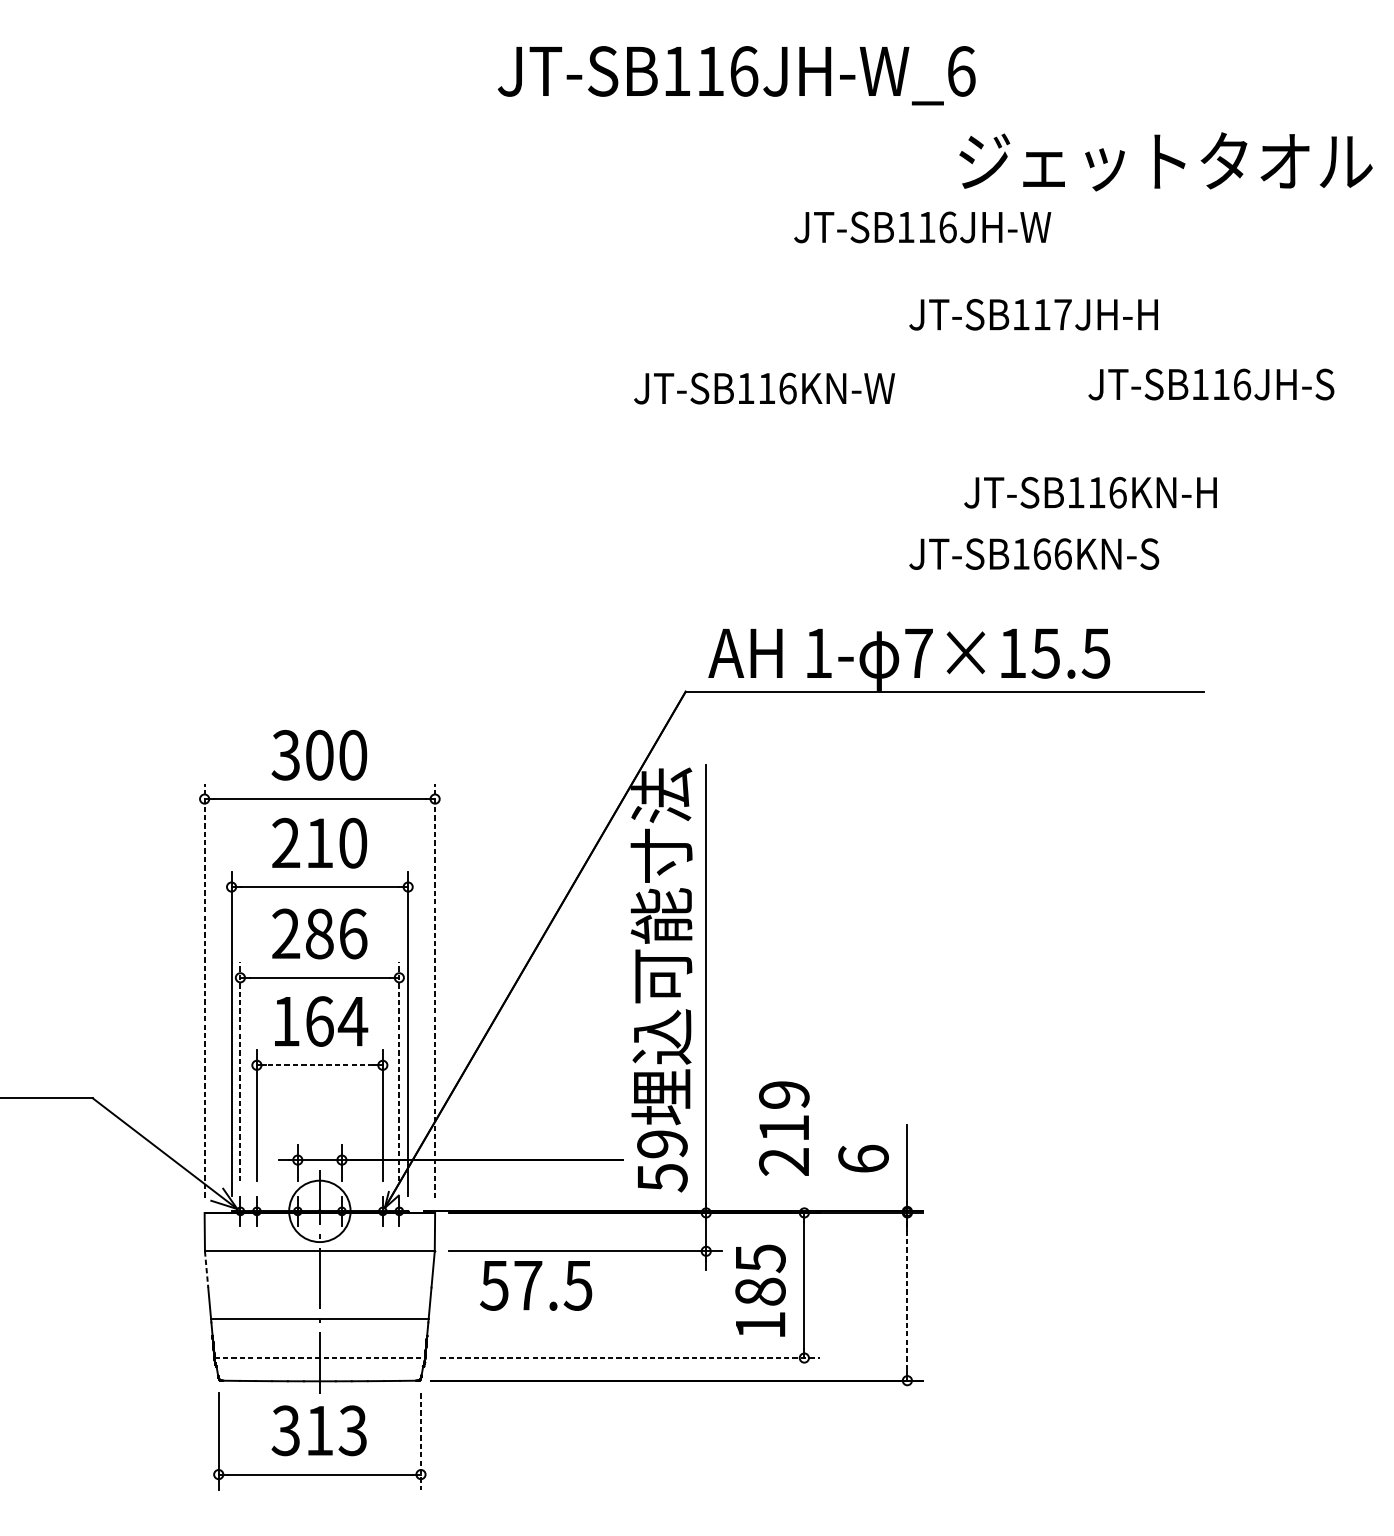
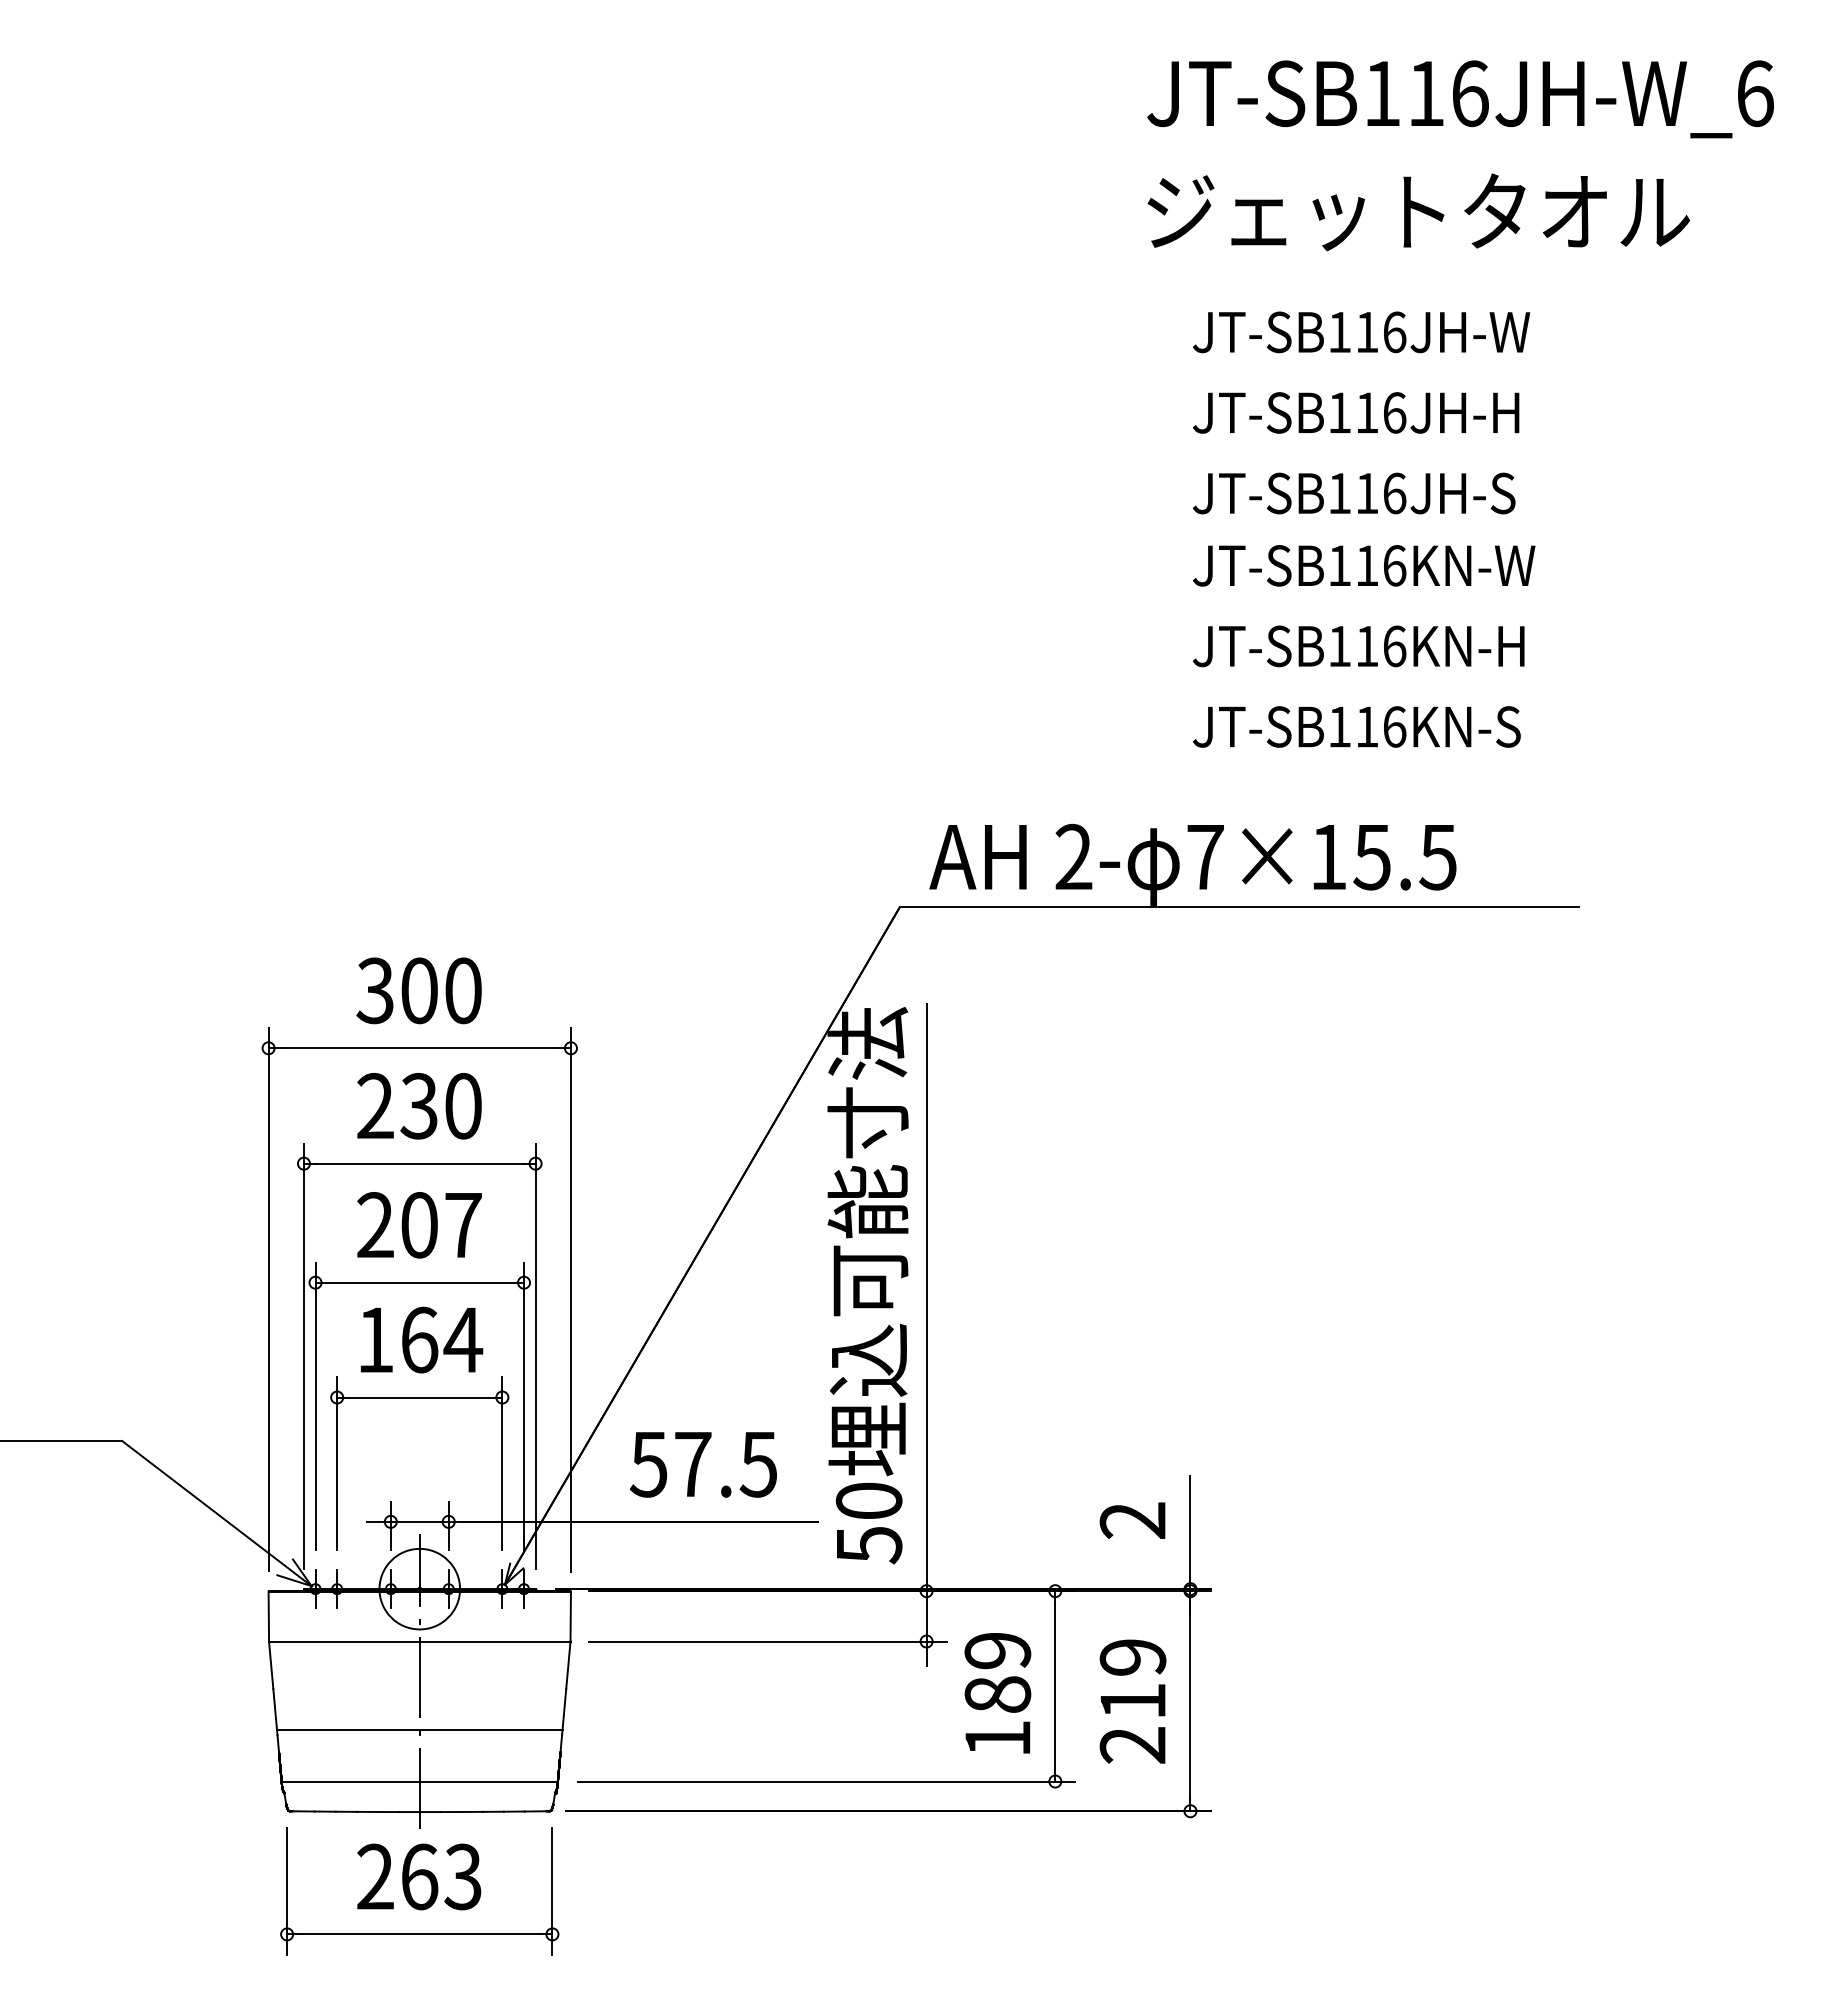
text: (736, 75) -> (1460, 99), moved
text: (1165, 161) -> (1418, 212), moved
text: (922, 227) -> (1361, 332), moved
text: (1062, 314) -> (1394, 412), JT-SB117JH-H -> JT-SB116JH-H
text: (1211, 384) -> (1354, 493), moved
text: (764, 388) -> (1364, 565), moved
text: (1090, 492) -> (1358, 646), moved
text: (1042, 553) -> (1367, 726), JT-SB166KN-S -> JT-SB116KN-S
text: (818, 652) -> (1073, 856), 1- -> 2-
text: (318, 843) -> (418, 1106), 210 -> 230
text: (336, 934) -> (441, 1225), 286 -> 207
line: (204, 990) -> (268, 1299), dashed -> solid
line: (434, 990) -> (570, 1299), dashed -> solid
line: (319, 1065) -> (419, 1397), dashed -> solid
line: (240, 1072) -> (315, 1406), dashed -> solid
line: (399, 1072) -> (524, 1406), dashed -> solid
text: (783, 1128) -> (1132, 1701), moved
text: (661, 1143) -> (868, 1500), 59 -> 50
text: (863, 1159) -> (1132, 1520), 6 -> 2
text: (760, 1258) -> (997, 1651), 185 -> 189
line: (206, 1269) -> (271, 1665), dashed -> solid
text: (535, 1285) -> (702, 1464), moved
line: (907, 1297) -> (1190, 1701), dashed -> solid
line: (320, 1358) -> (420, 1781), dashed -> solid
line: (629, 1358) -> (826, 1781), dashed -> solid
text: (302, 1430) -> (397, 1876), 313 -> 263
line: (421, 1441) -> (552, 1891), dashed -> solid

